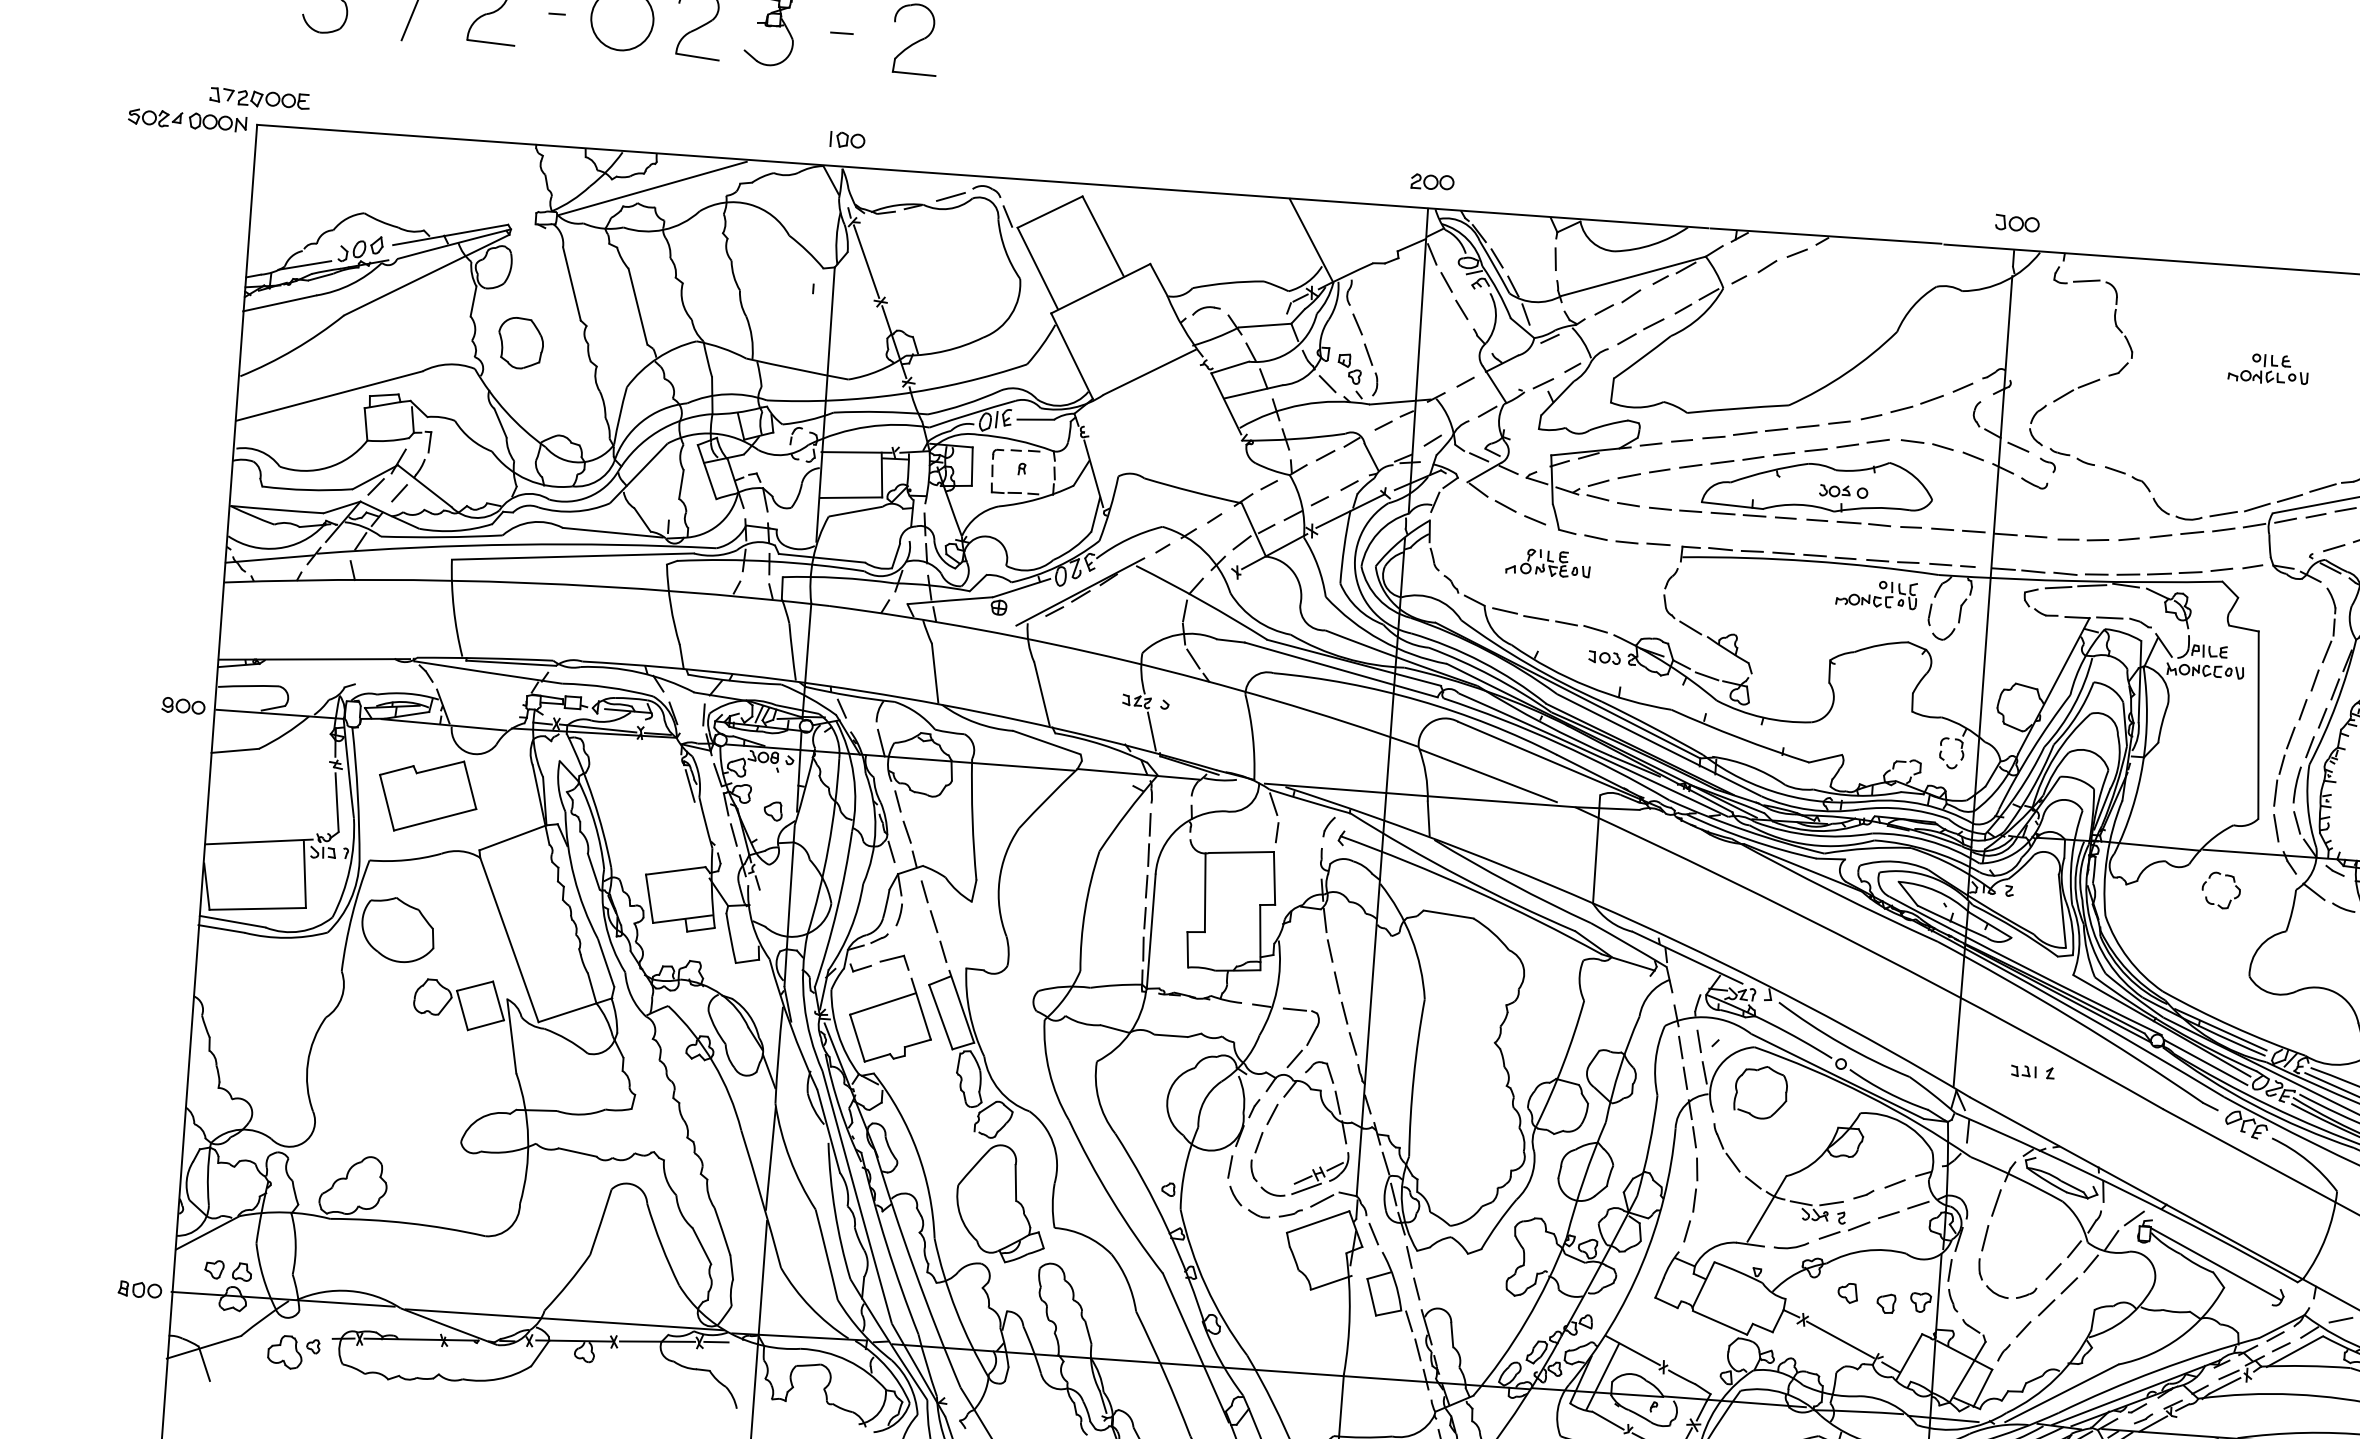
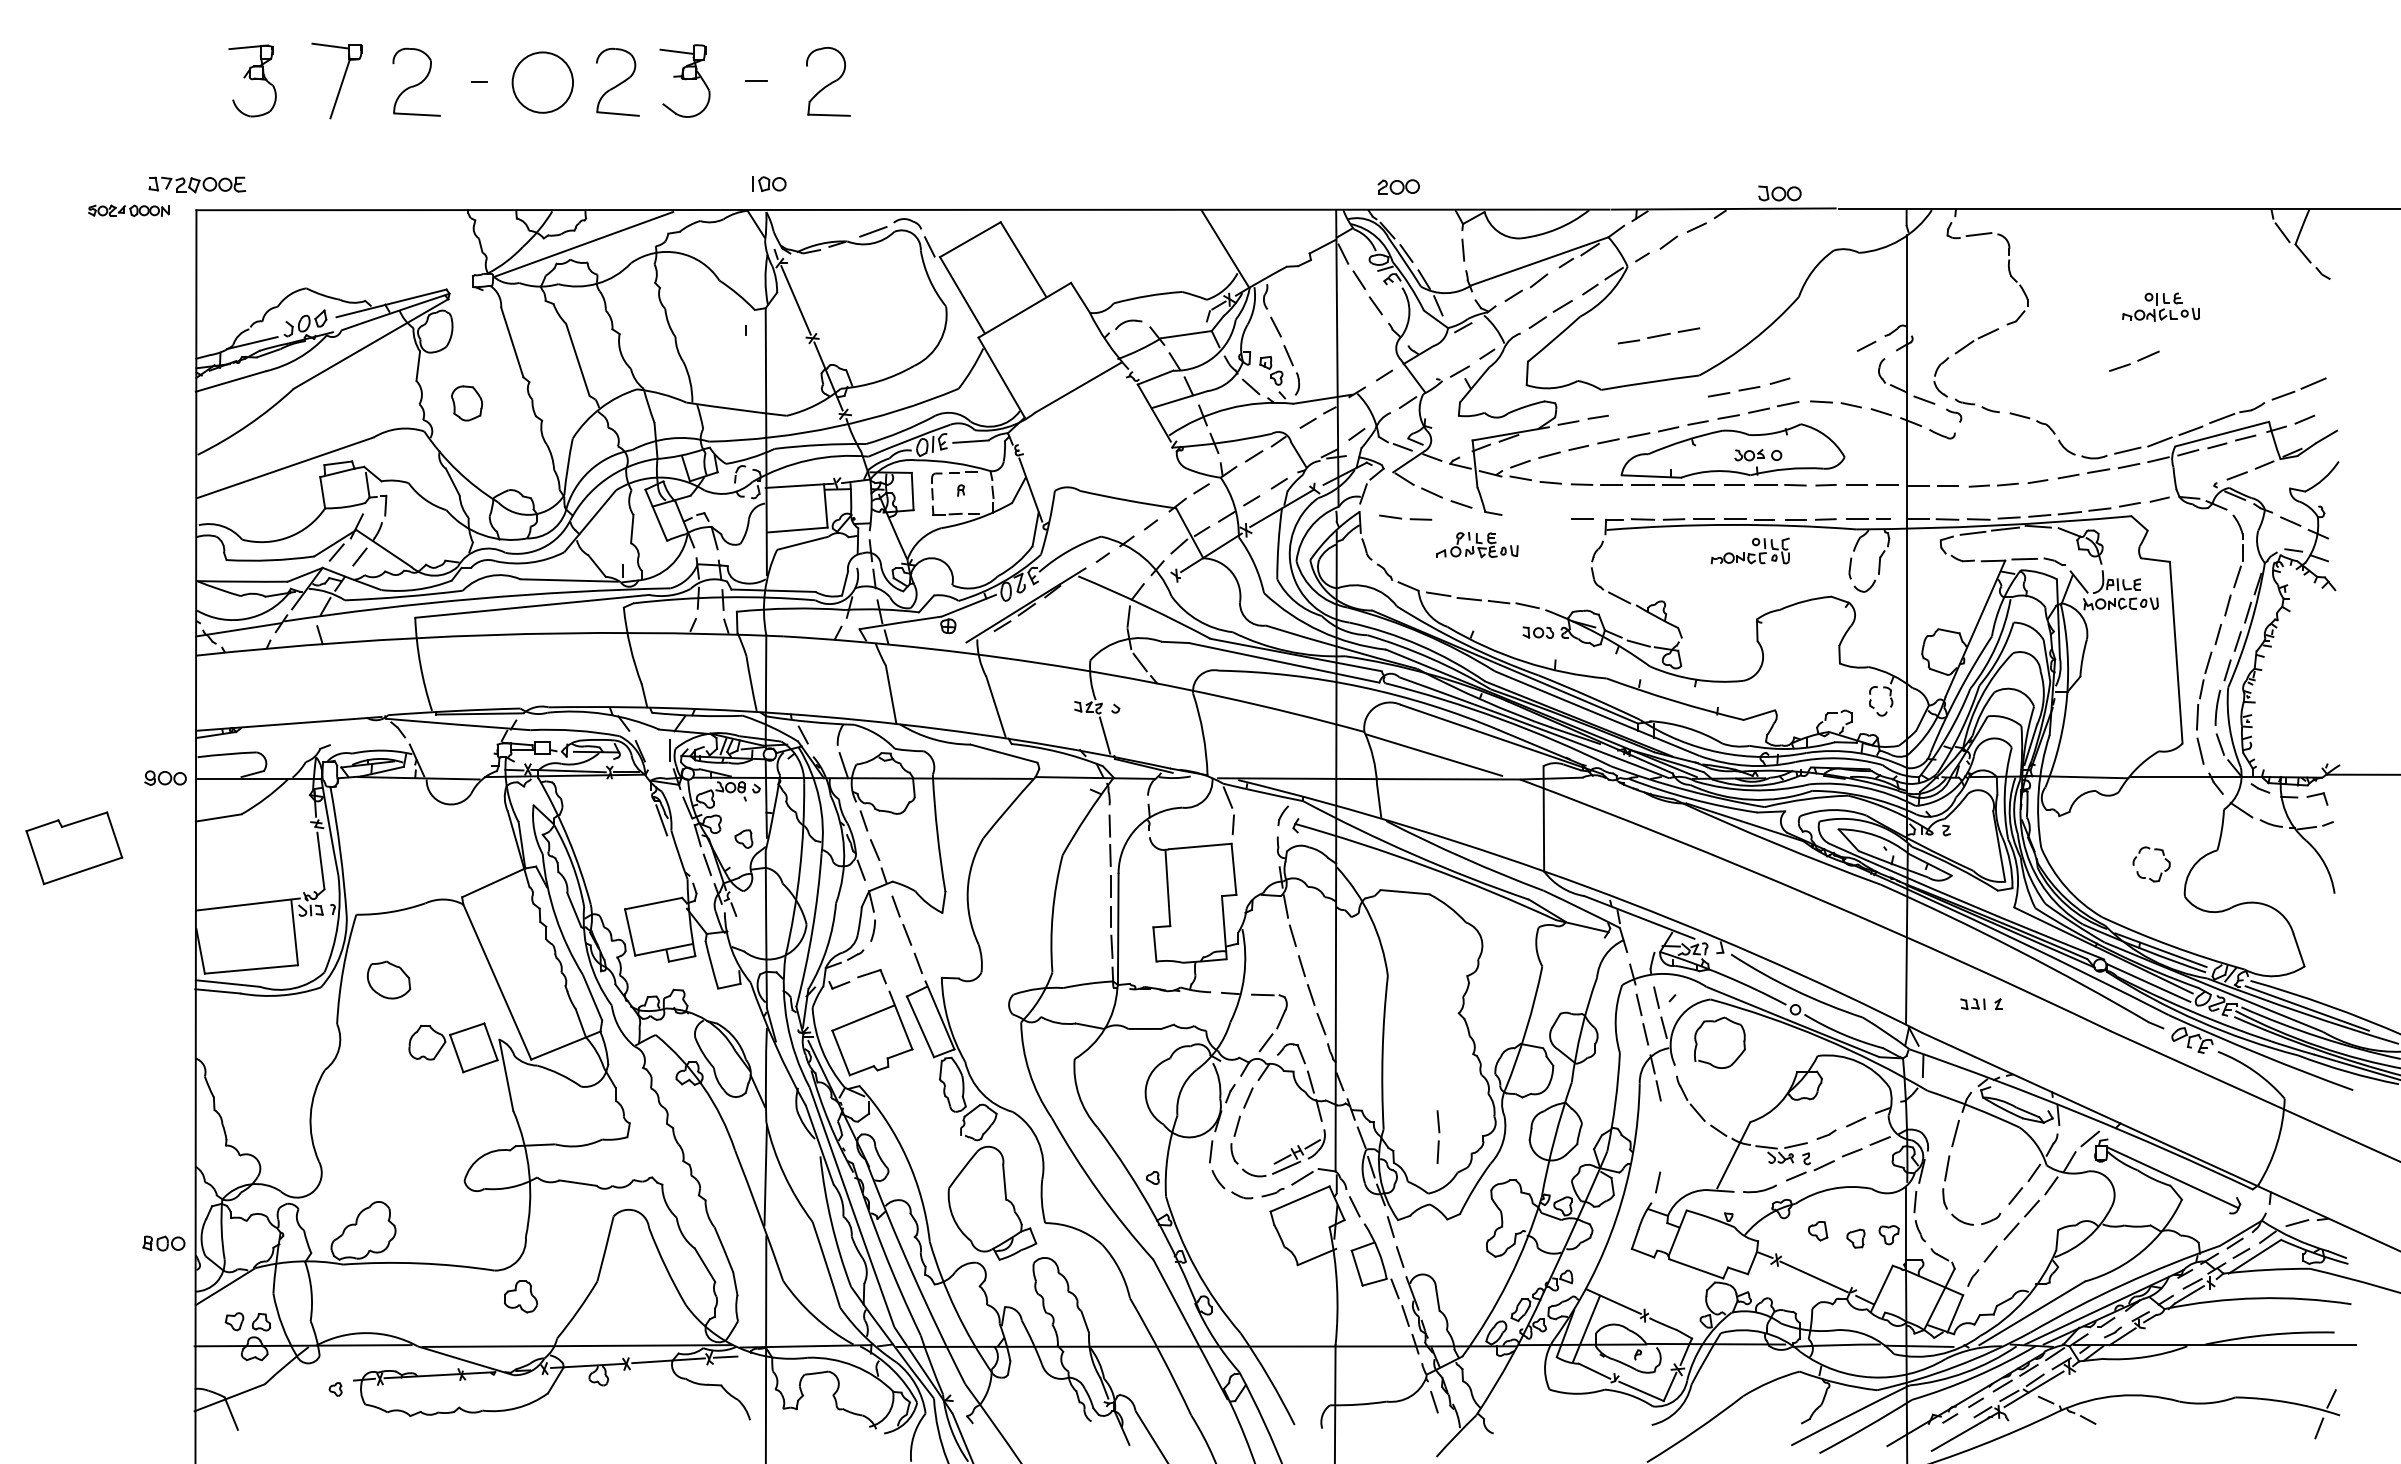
part: (187, 120) -> (128, 210), size x0.7
part: (1432, 181) -> (1398, 186), moved
part: (2016, 223) -> (1779, 193), moved
part: (520, 343) -> (466, 403), size x0.7
part: (1917, 403) -> (2134, 360), moved
part: (1744, 433) -> (1658, 335), moved
part: (1611, 539) -> (1405, 517), moved
part: (1875, 593) -> (1749, 550), moved
part: (428, 796) -> (74, 848), moved
part: (2229, 899) -> (2160, 872), moved
part: (397, 929) -> (388, 979), size x0.6
part: (1696, 1184) -> (1438, 1136), moved
part: (139, 1289) -> (163, 1243), moved
part: (285, 1351) -> (521, 1296), moved

